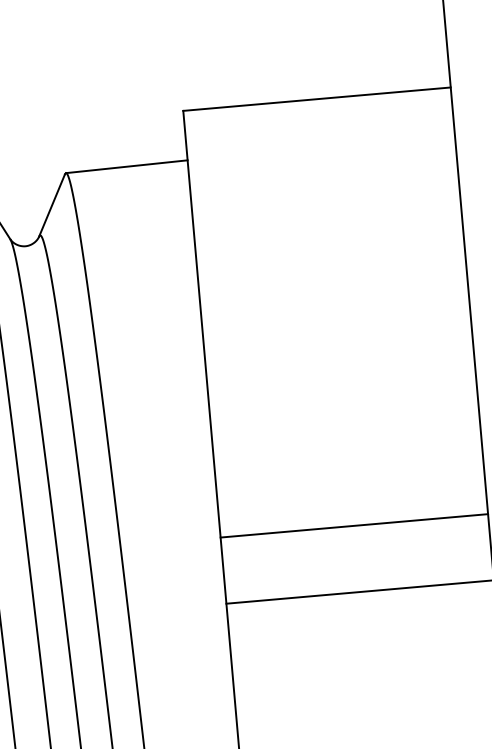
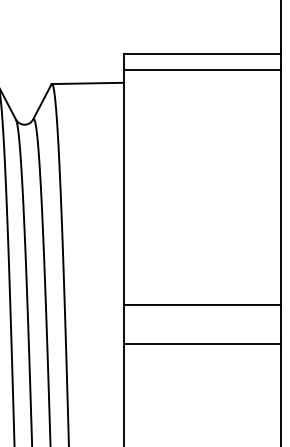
line: (319, 125) -> (202, 69), added

